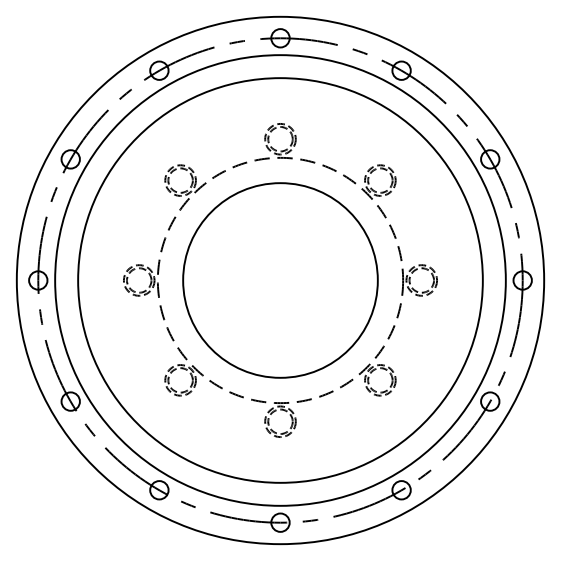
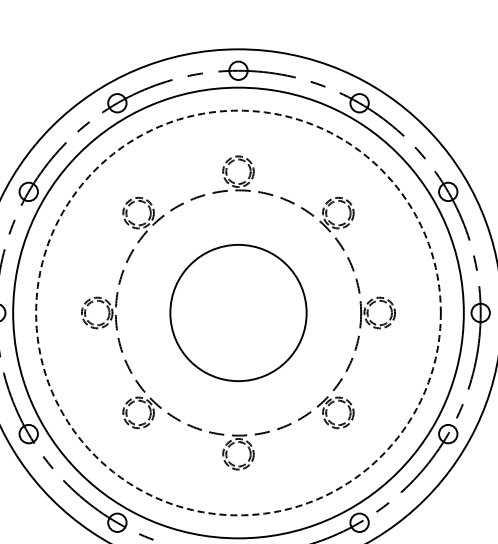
circle: (280, 280) -> (238, 313), size x0.7
circle: (280, 280) -> (238, 313), solid -> dashed

